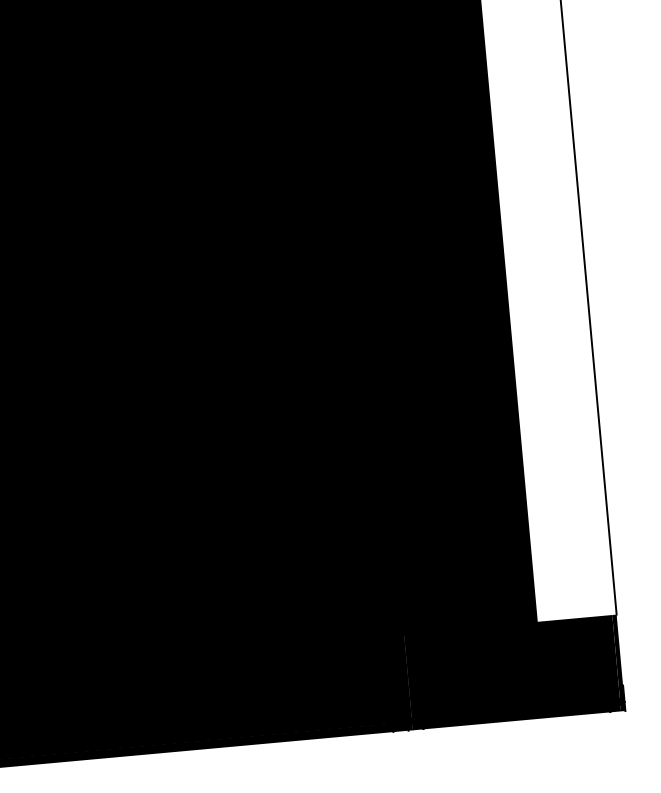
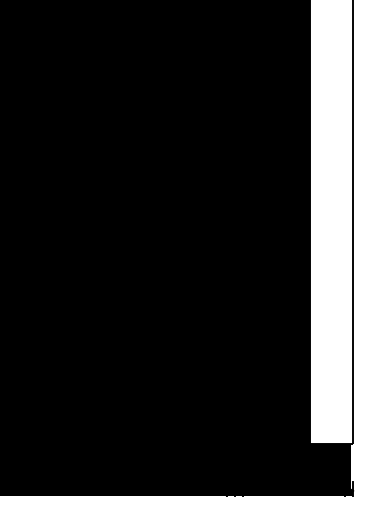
fill: (617, 659) -> (351, 467), removed

